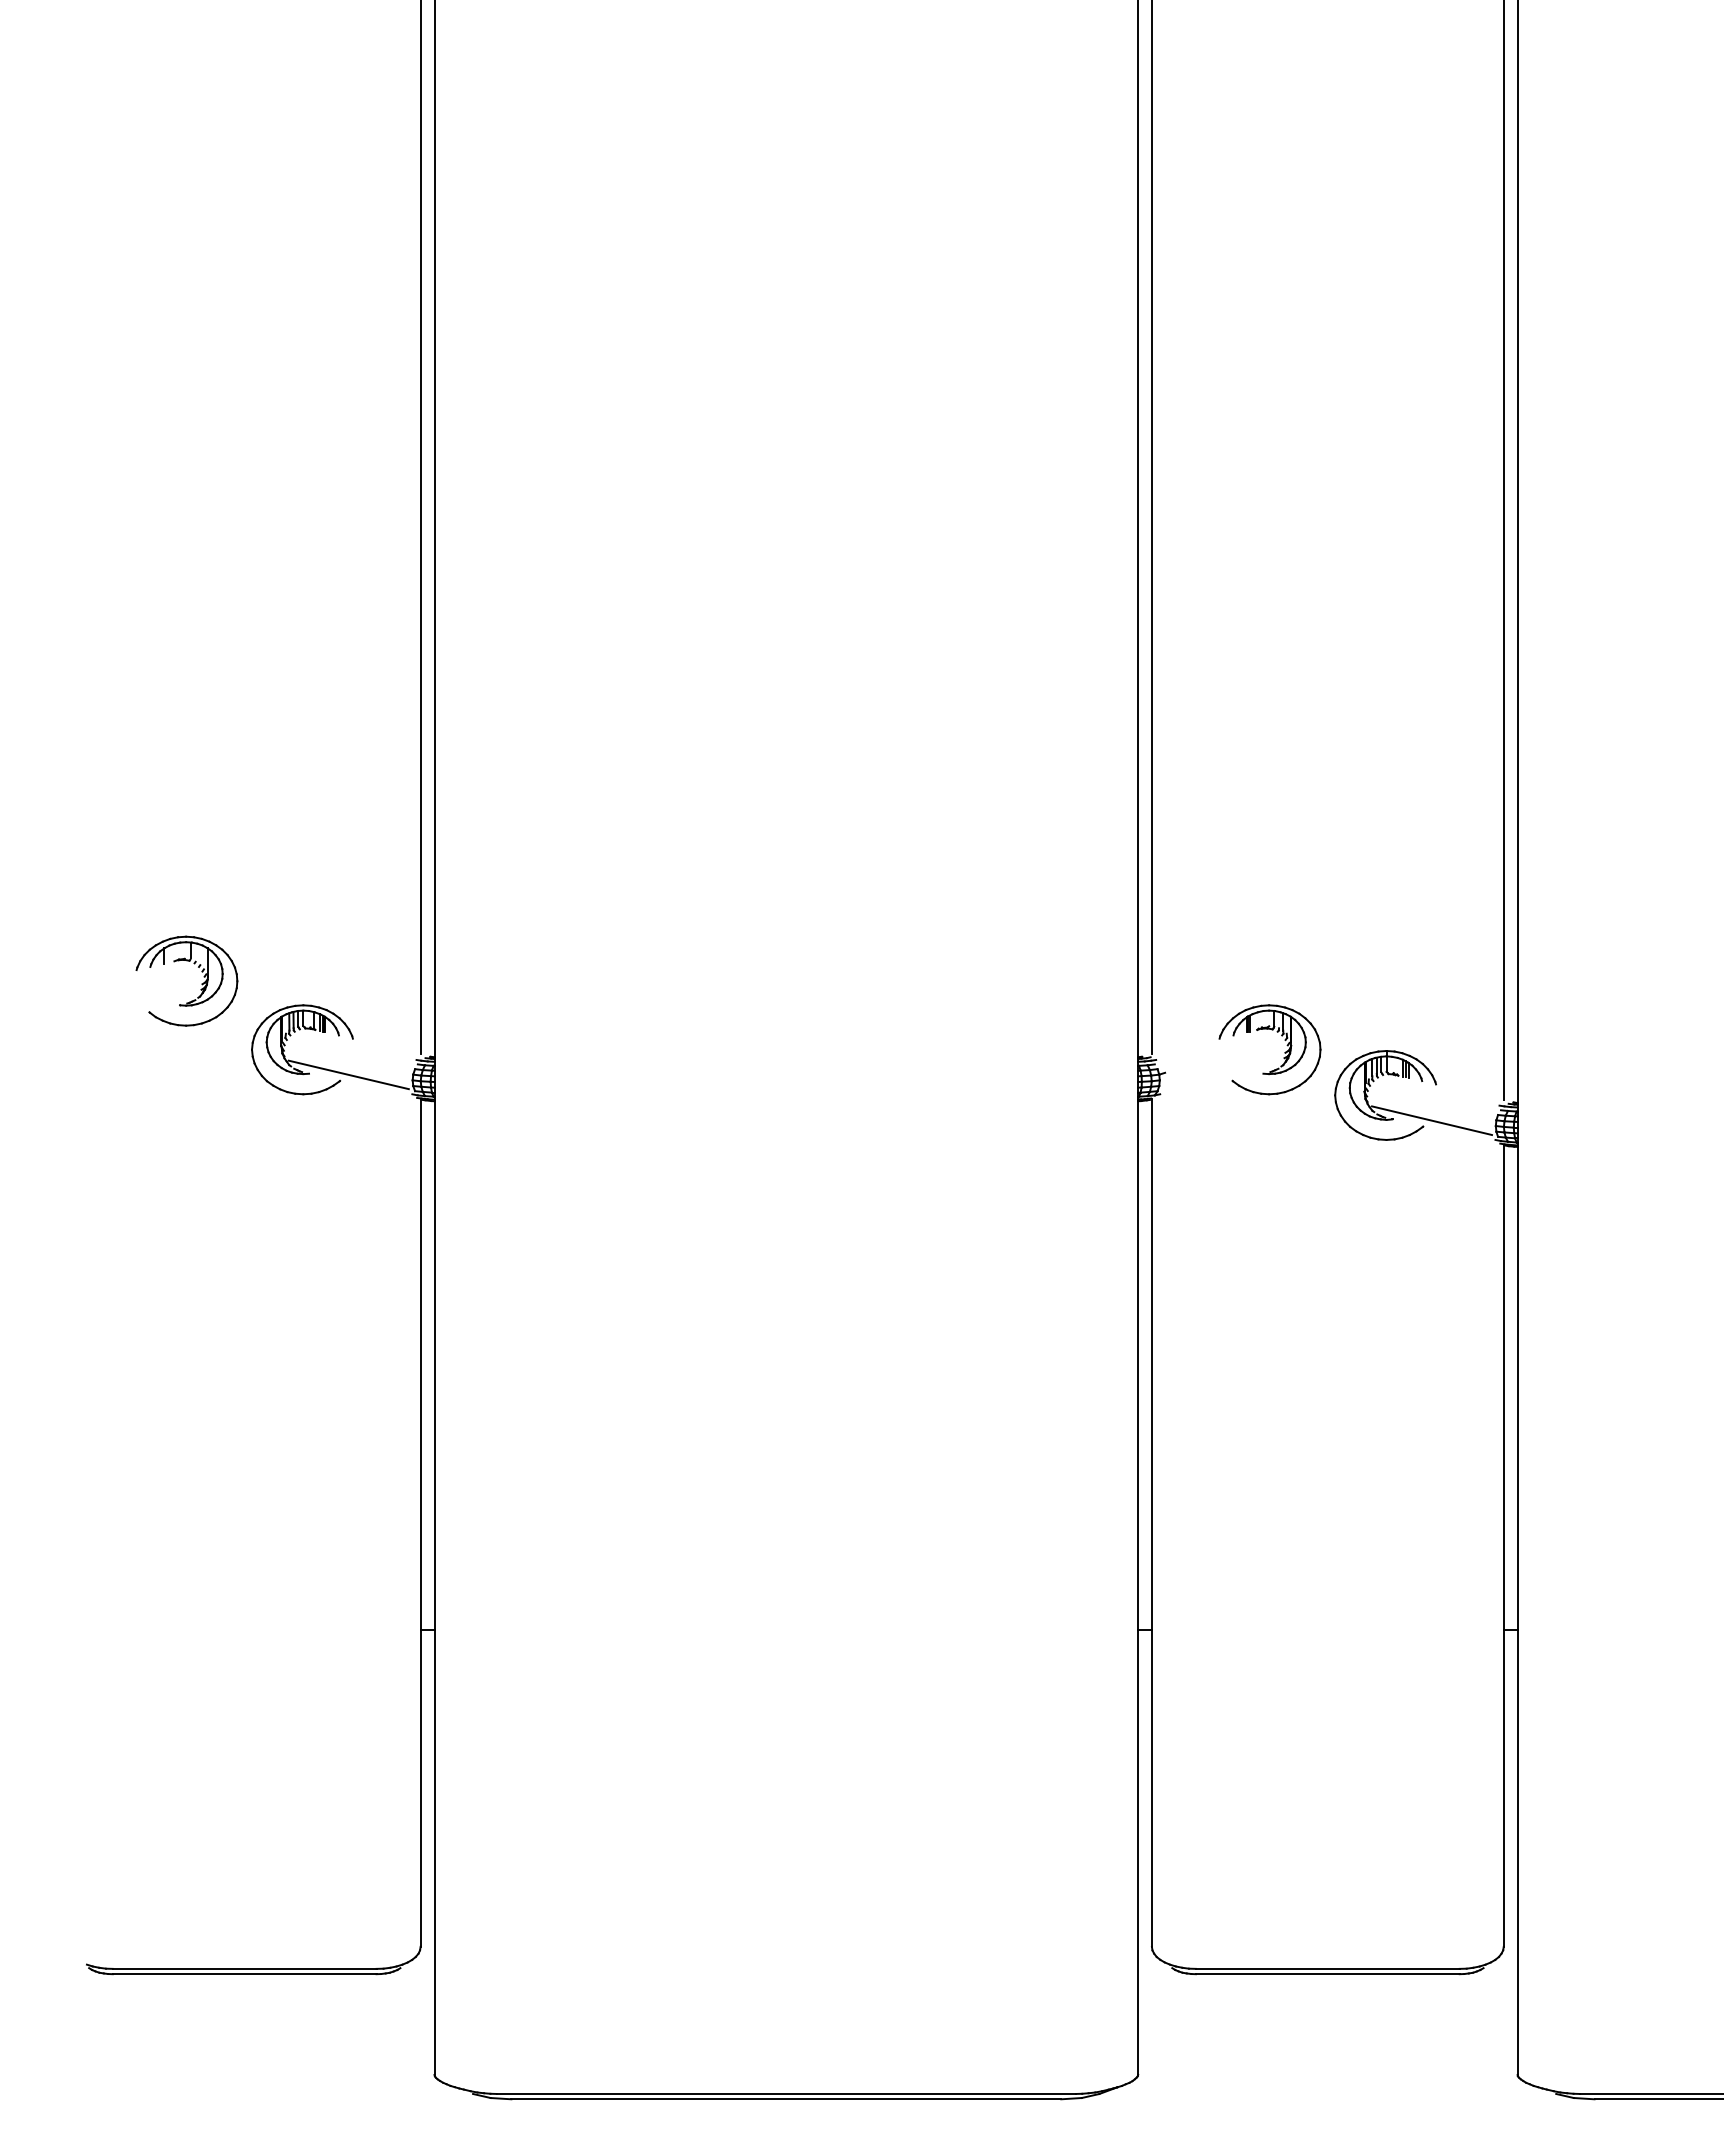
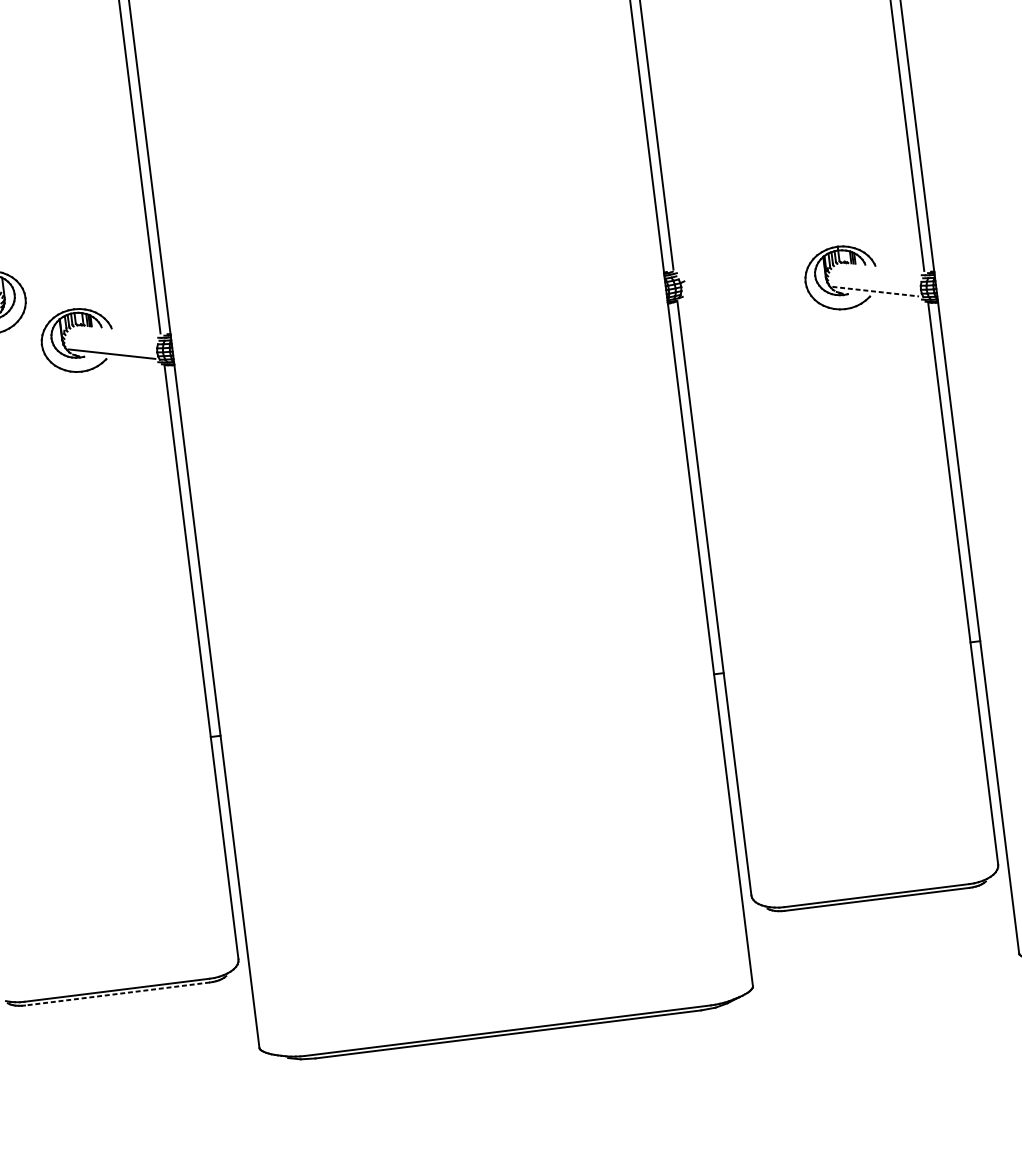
part: (1284, 1052) -> (766, 256), removed
line: (1432, 1120) -> (876, 291), solid -> dashed
line: (244, 1974) -> (117, 994), solid -> dashed

